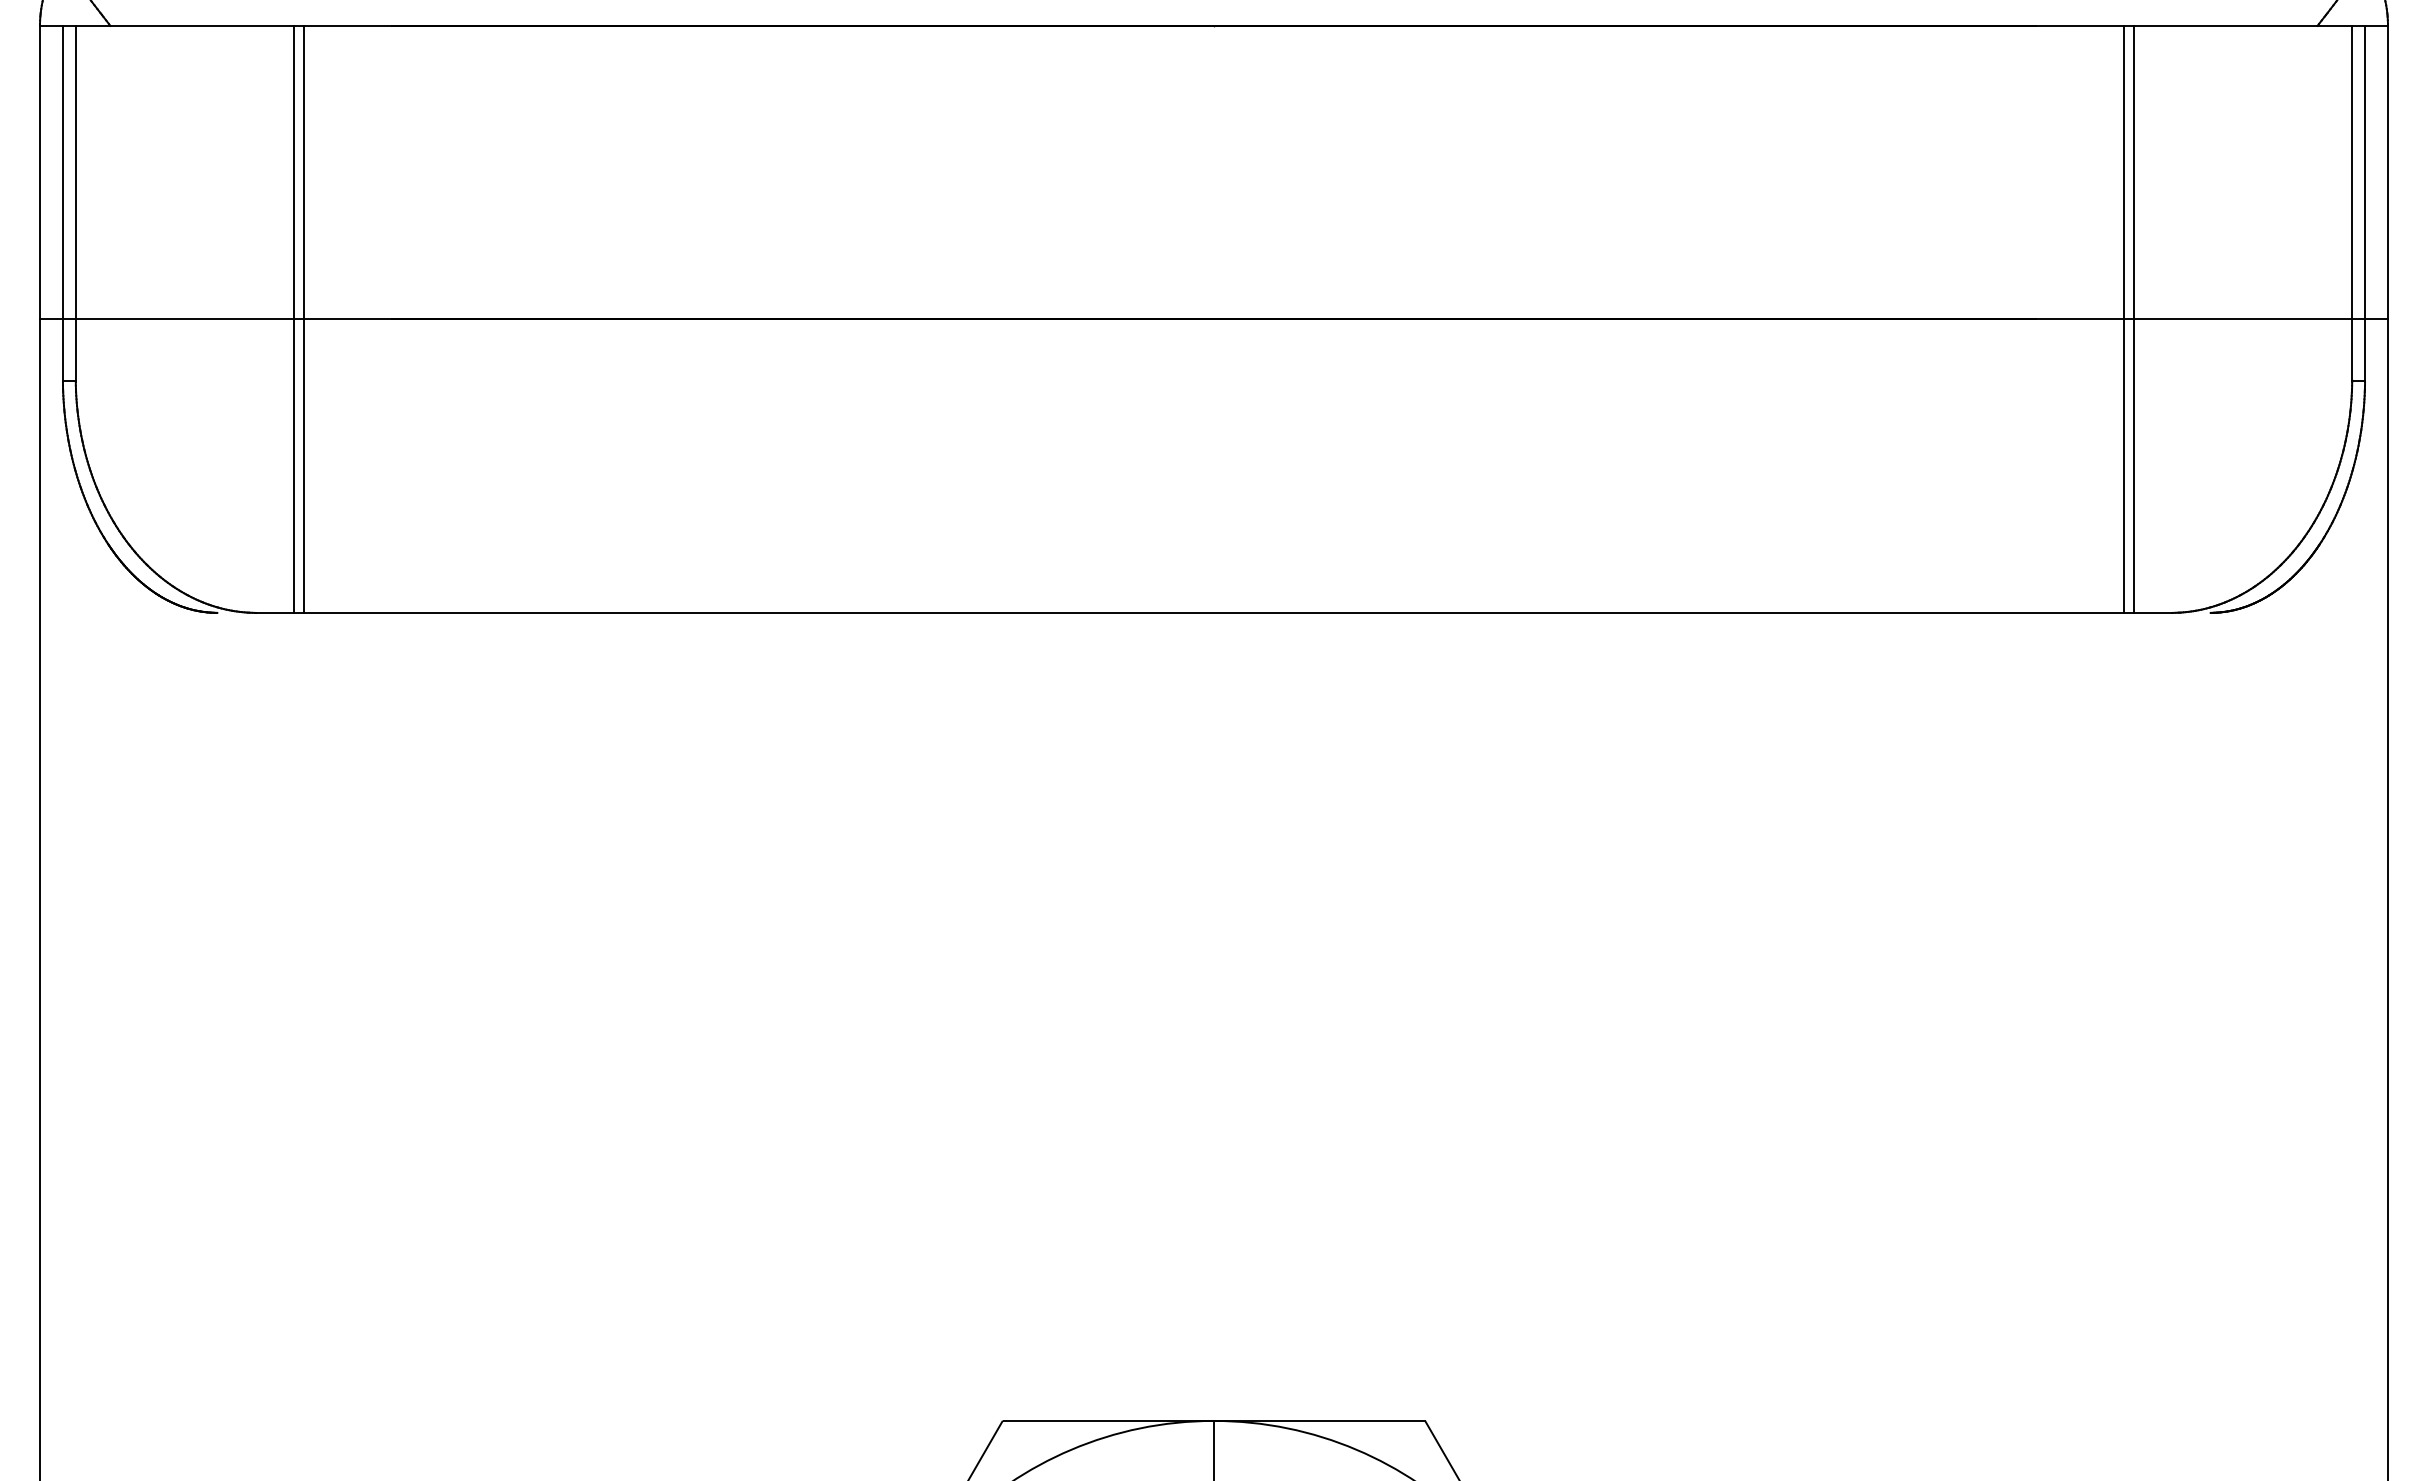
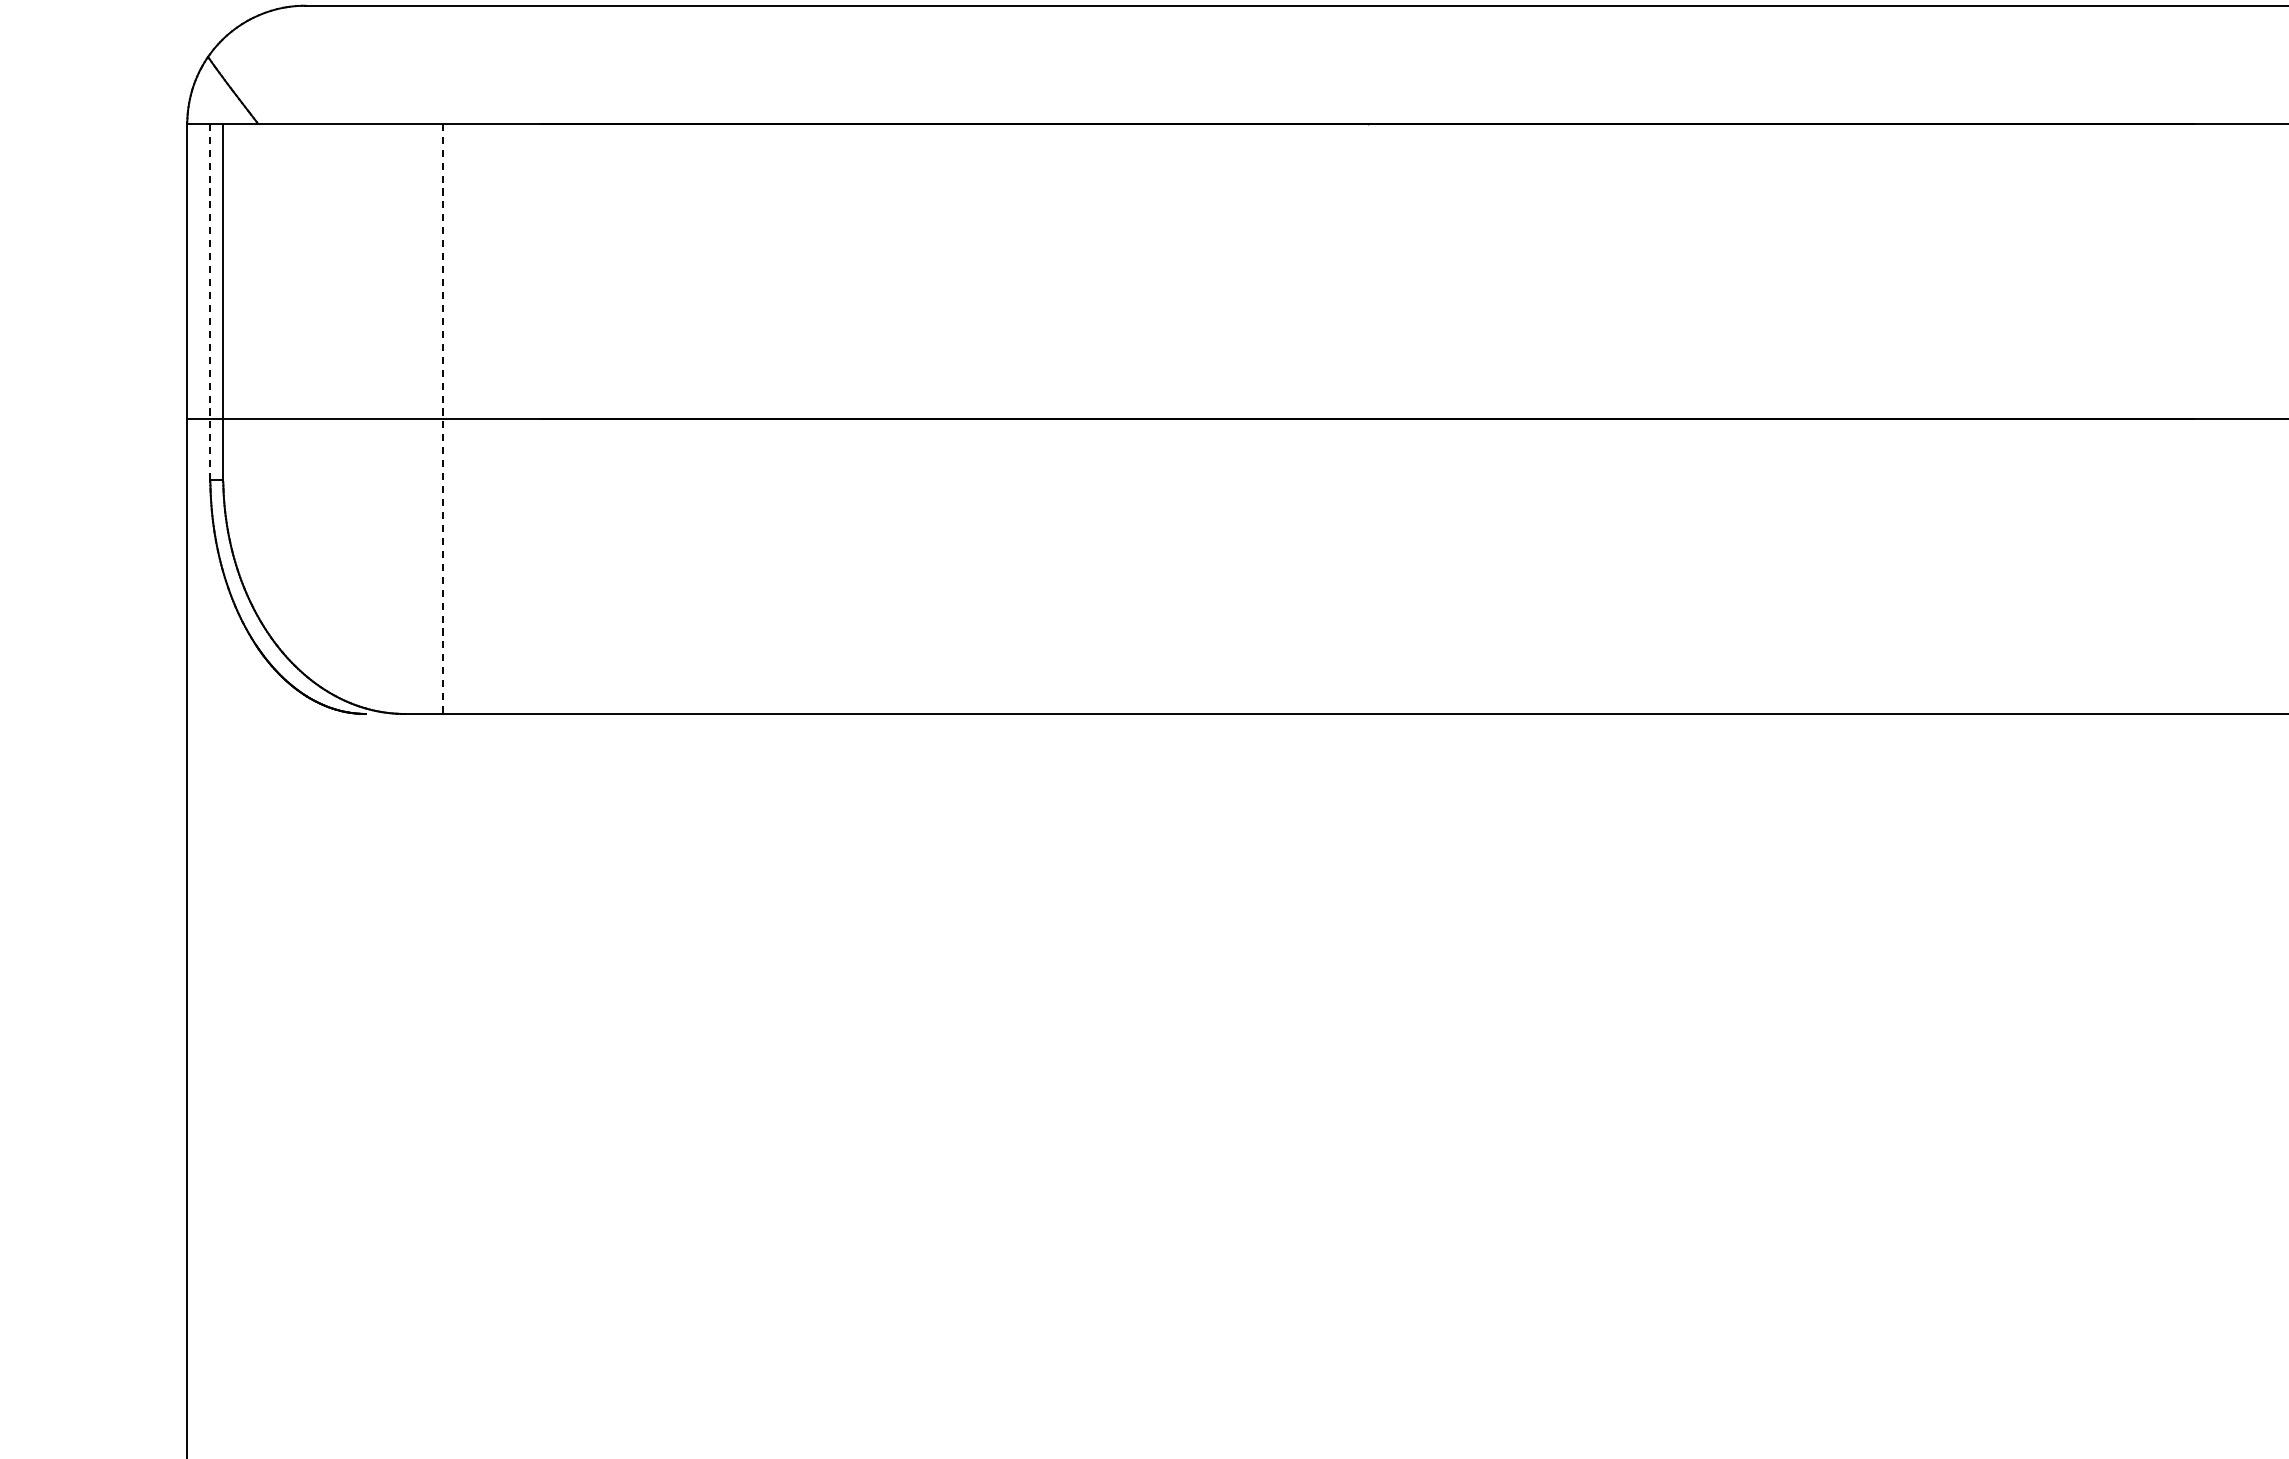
line: (62, 203) -> (209, 302), solid -> dashed
line: (304, 318) -> (453, 417), removed
line: (2123, 318) -> (2282, 417), removed
line: (294, 319) -> (443, 418), solid -> dashed

